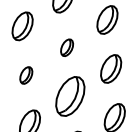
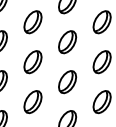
part: (66, 48) -> (67, 42), size x1.67
part: (25, 75) -> (32, 62), size x1.67
part: (70, 97) -> (67, 82), size x0.71

